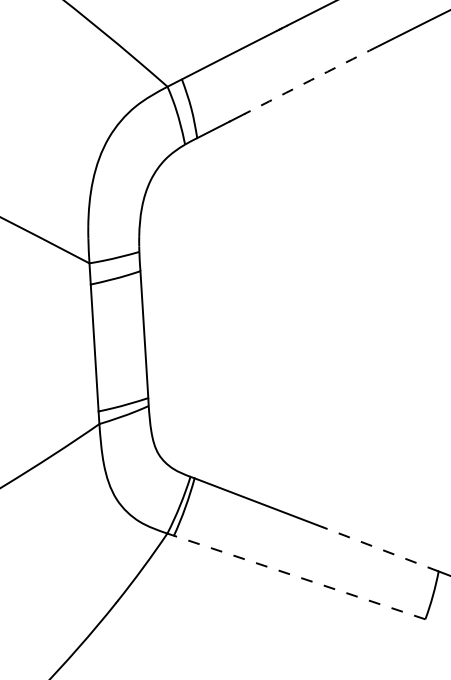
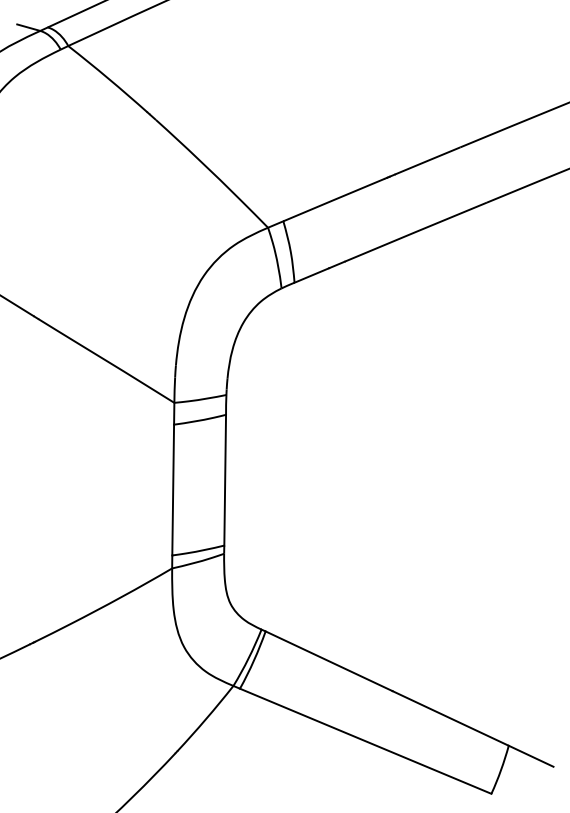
arc: (310, 80) -> (415, 232), dashed -> solid
line: (380, 549) -> (450, 718), dashed -> solid
line: (299, 577) -> (365, 741), dashed -> solid

